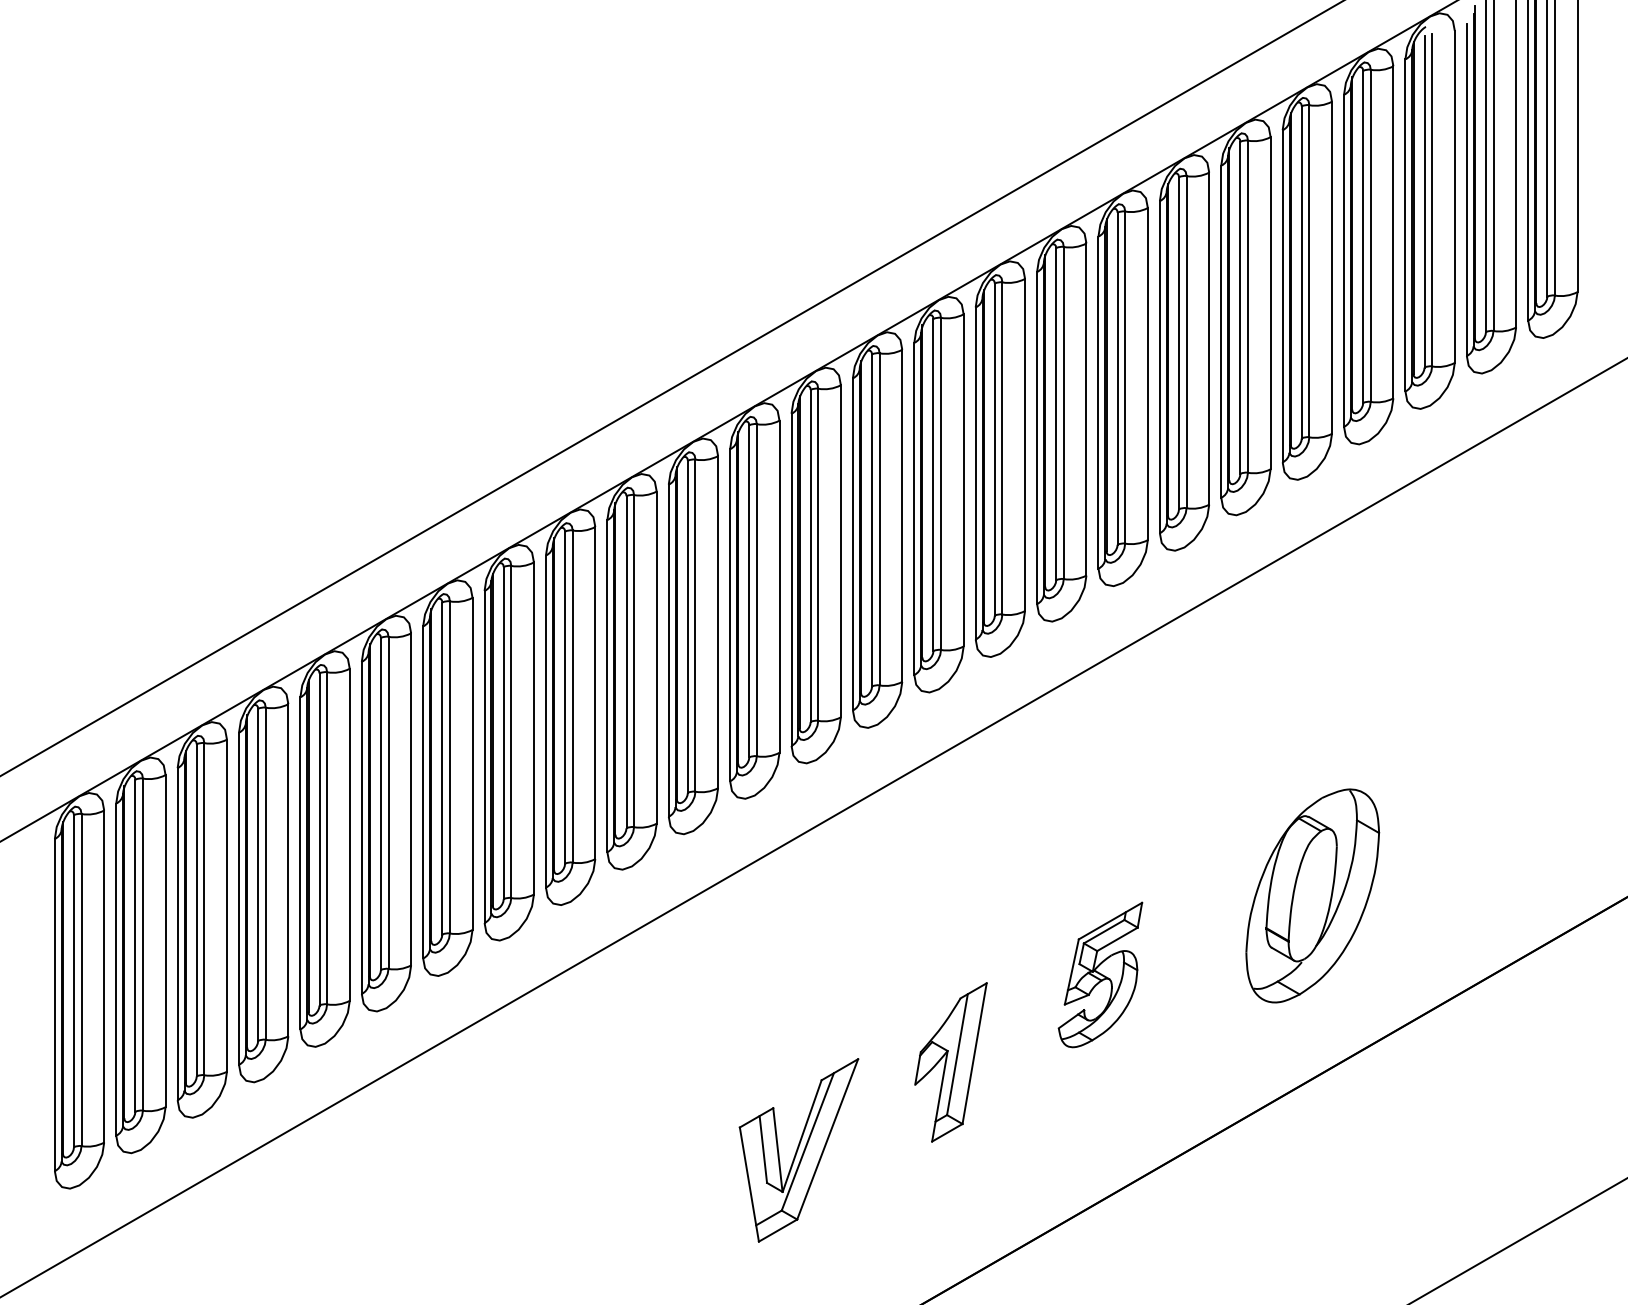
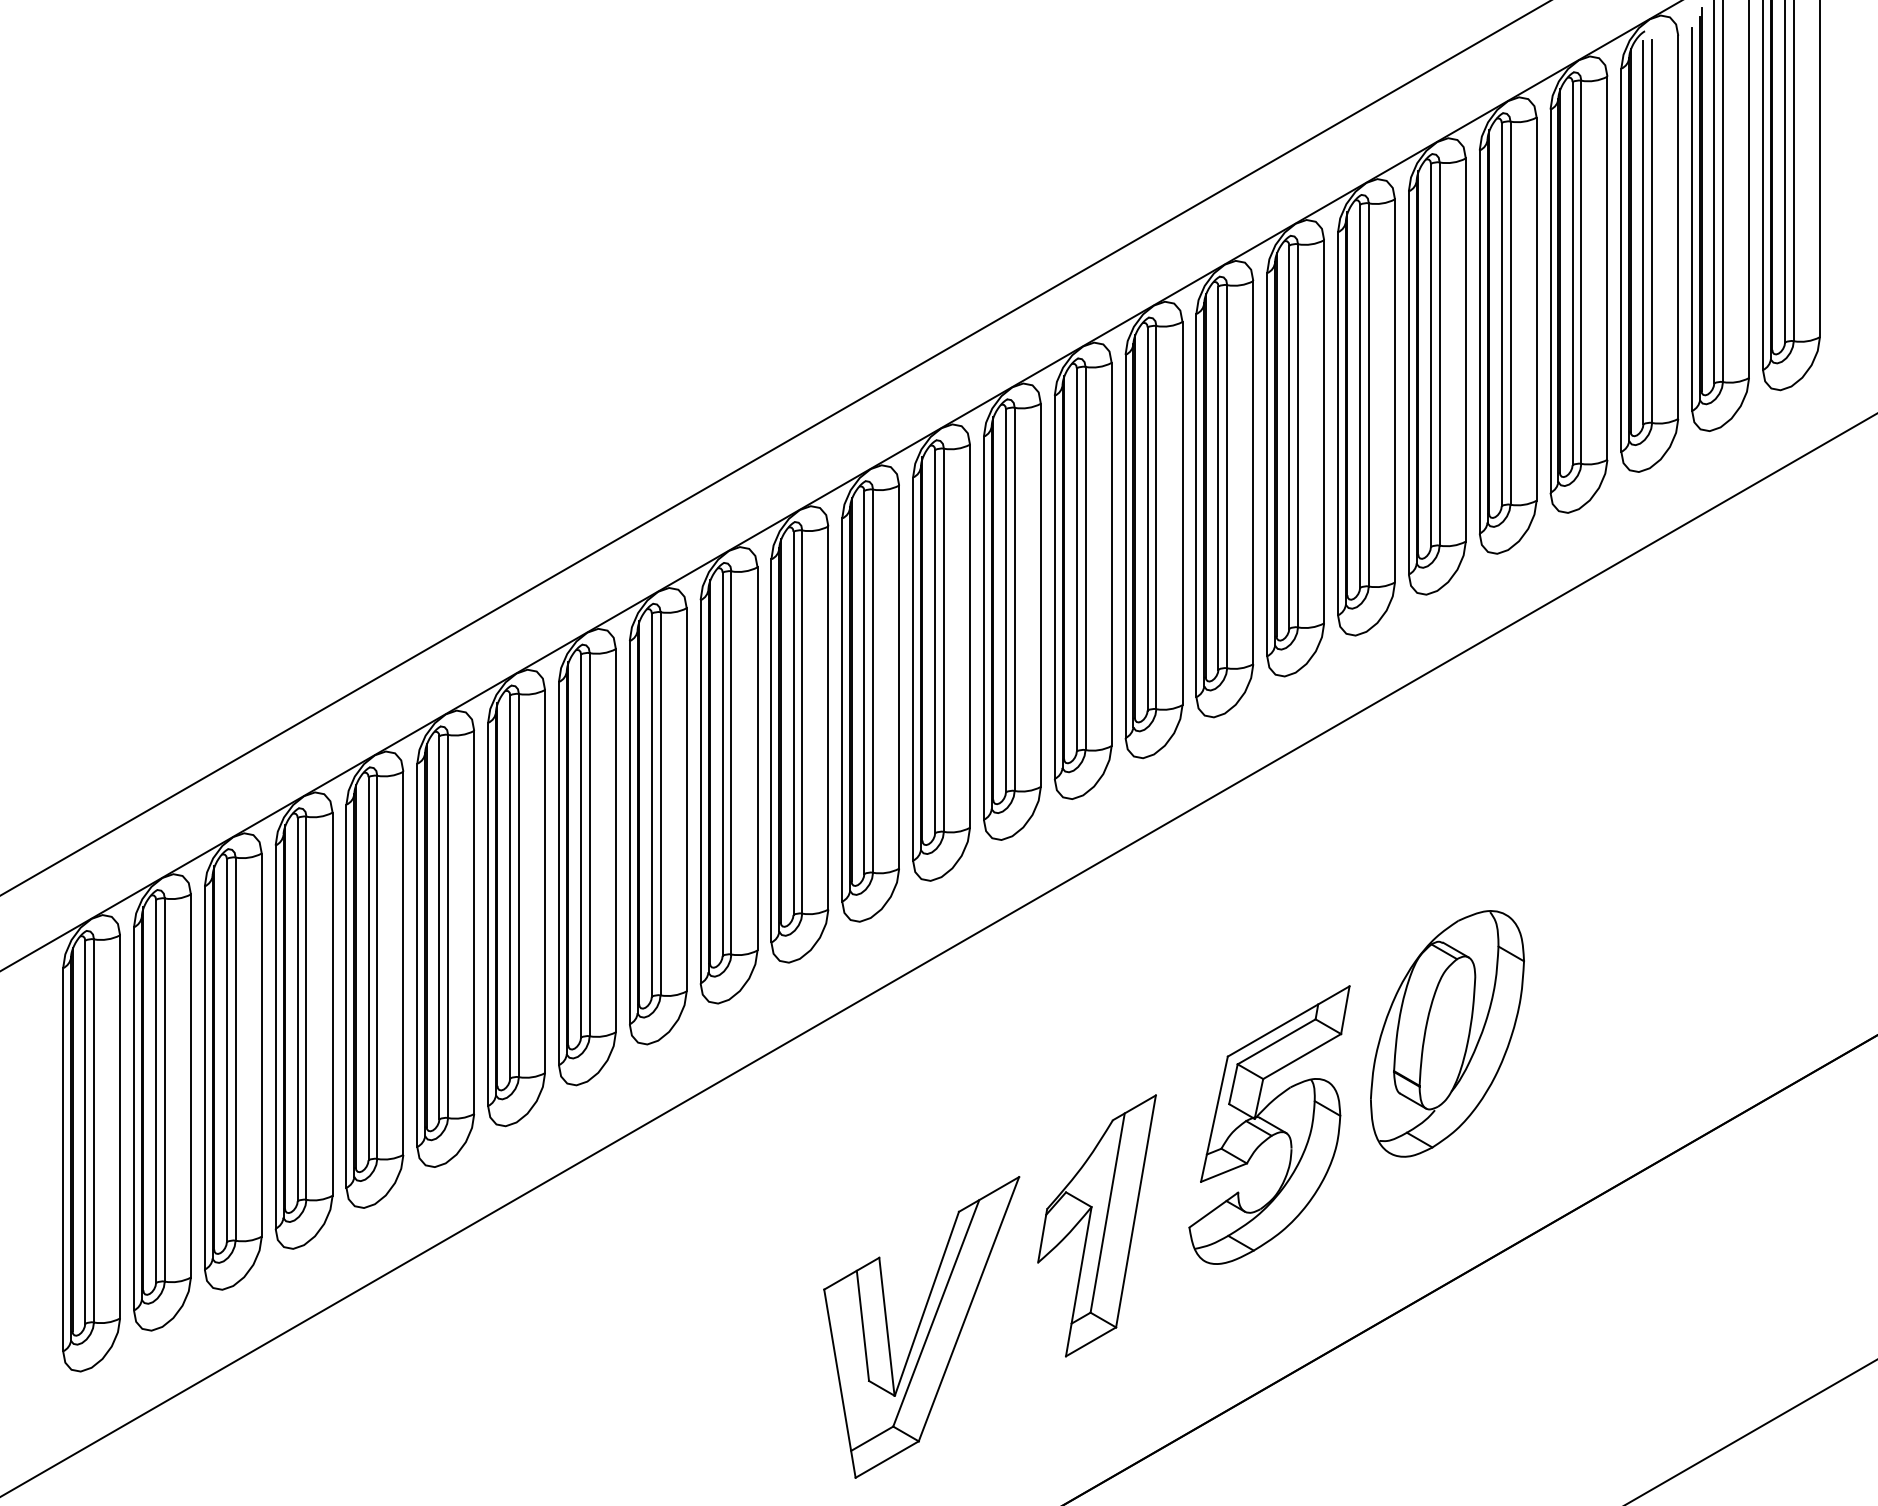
part: (1312, 895) -> (1447, 1033), moved
part: (1100, 974) -> (1269, 1124), size x1.67
part: (950, 1062) -> (1096, 1226), size x1.43
part: (798, 1150) -> (921, 1327), size x1.43

